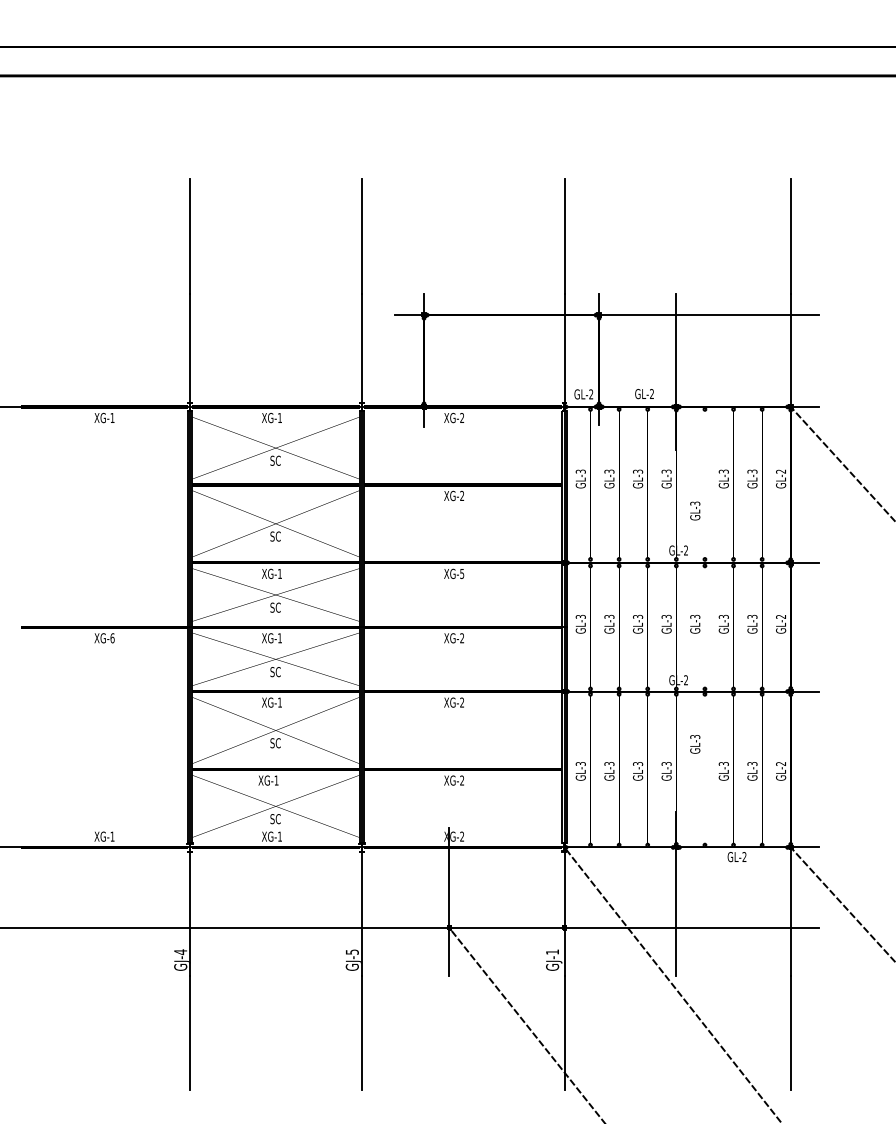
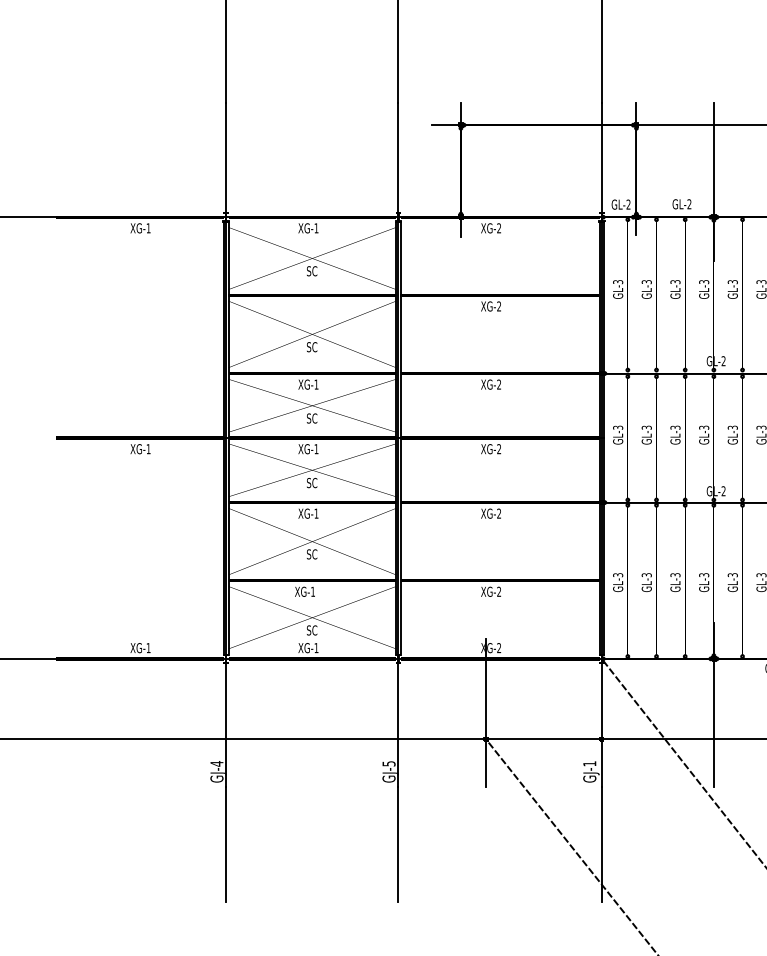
text: (695, 510) -> (733, 288), moved
text: (462, 573) -> (499, 384), XG-5 -> XG-2
text: (112, 638) -> (148, 449), XG-6 -> XG-1
text: (695, 744) -> (733, 582), moved

